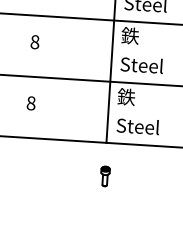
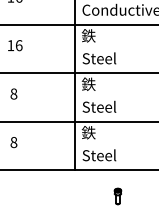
part: (104, 176) -> (117, 196), moved

